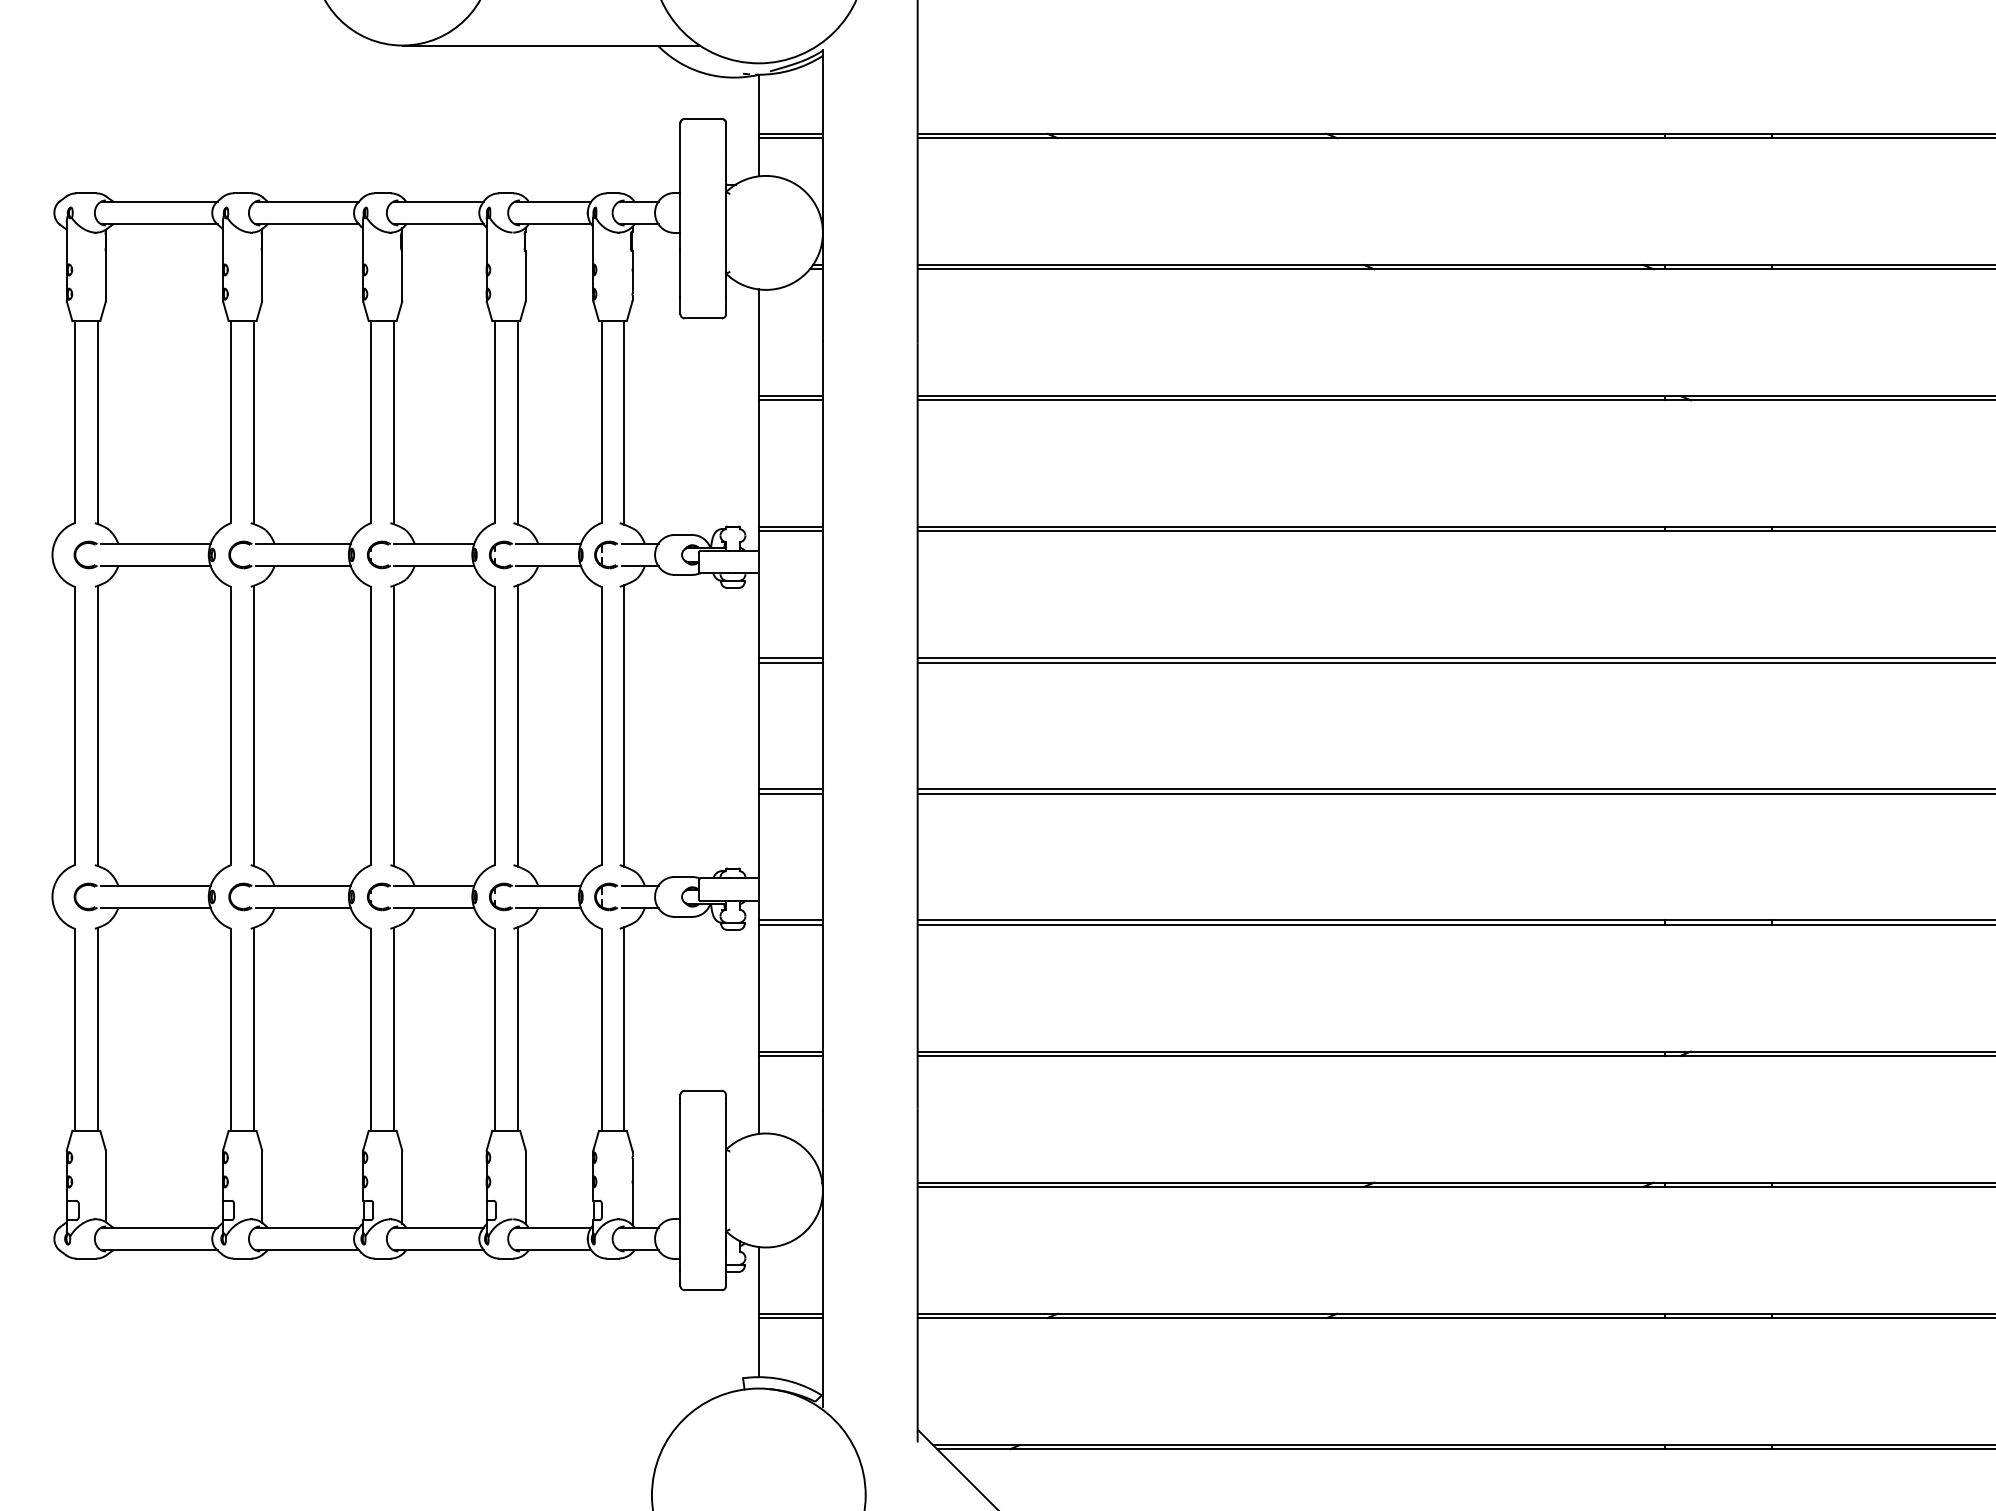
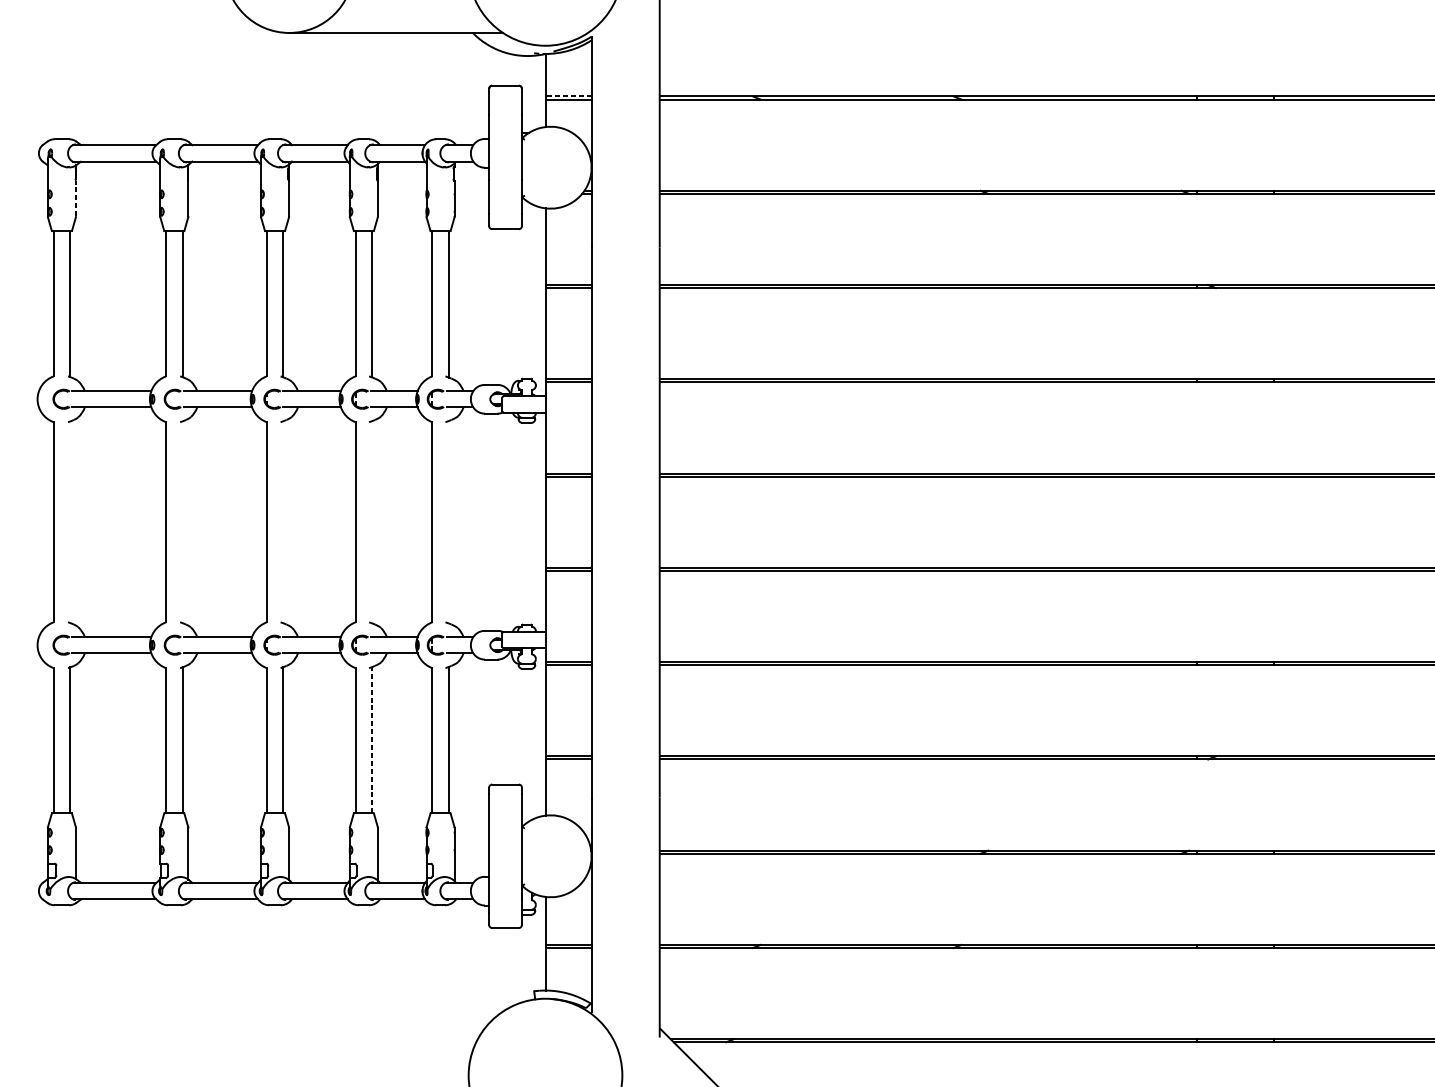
line: (790, 133) -> (568, 96), solid -> dashed
line: (105, 275) -> (75, 198), solid -> dashed
line: (97, 725) -> (69, 521), removed
line: (254, 725) -> (182, 521), removed
line: (394, 725) -> (283, 521), removed
line: (517, 725) -> (371, 521), removed
line: (624, 725) -> (448, 521), removed
line: (517, 1029) -> (371, 740), solid -> dashed

